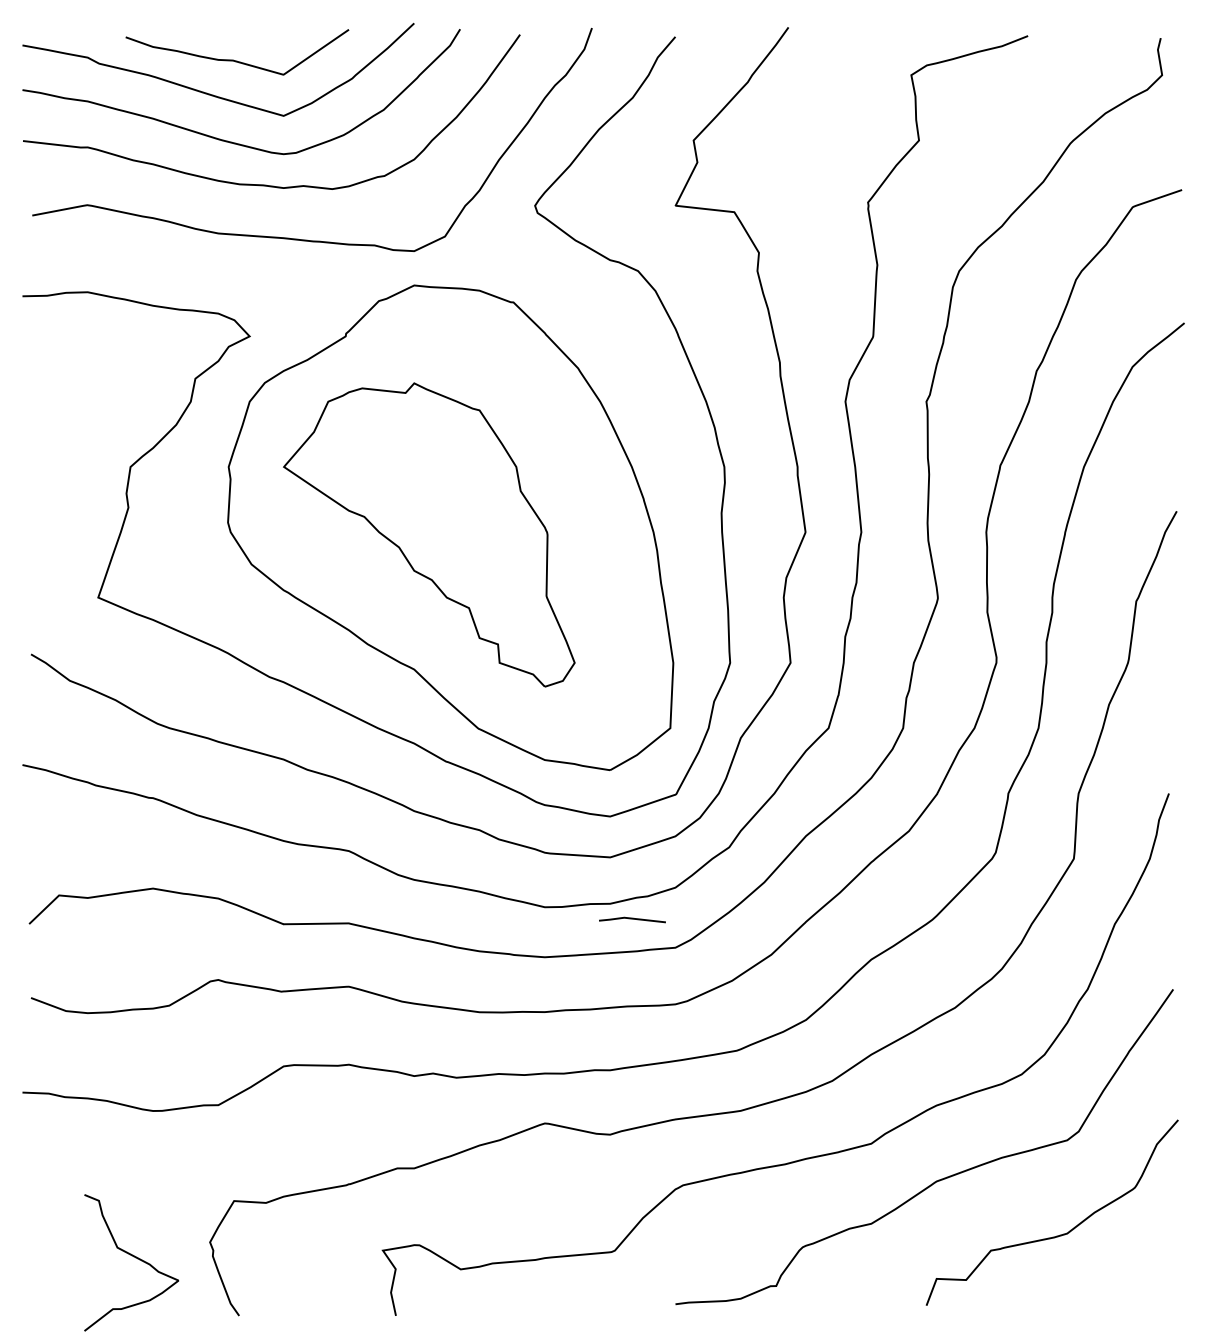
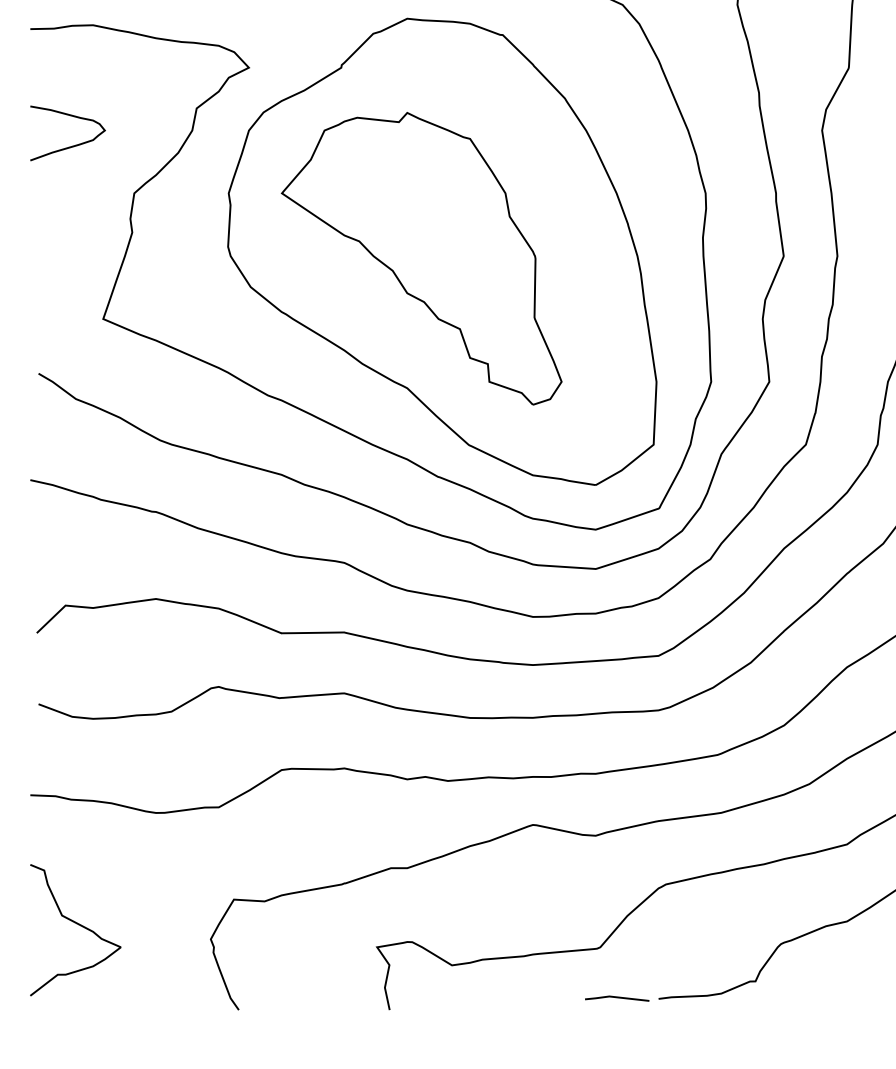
curve: (65, 417) -> (71, 145), added
line: (632, 919) -> (617, 998), moved
curve: (133, 1257) -> (77, 925), moved

